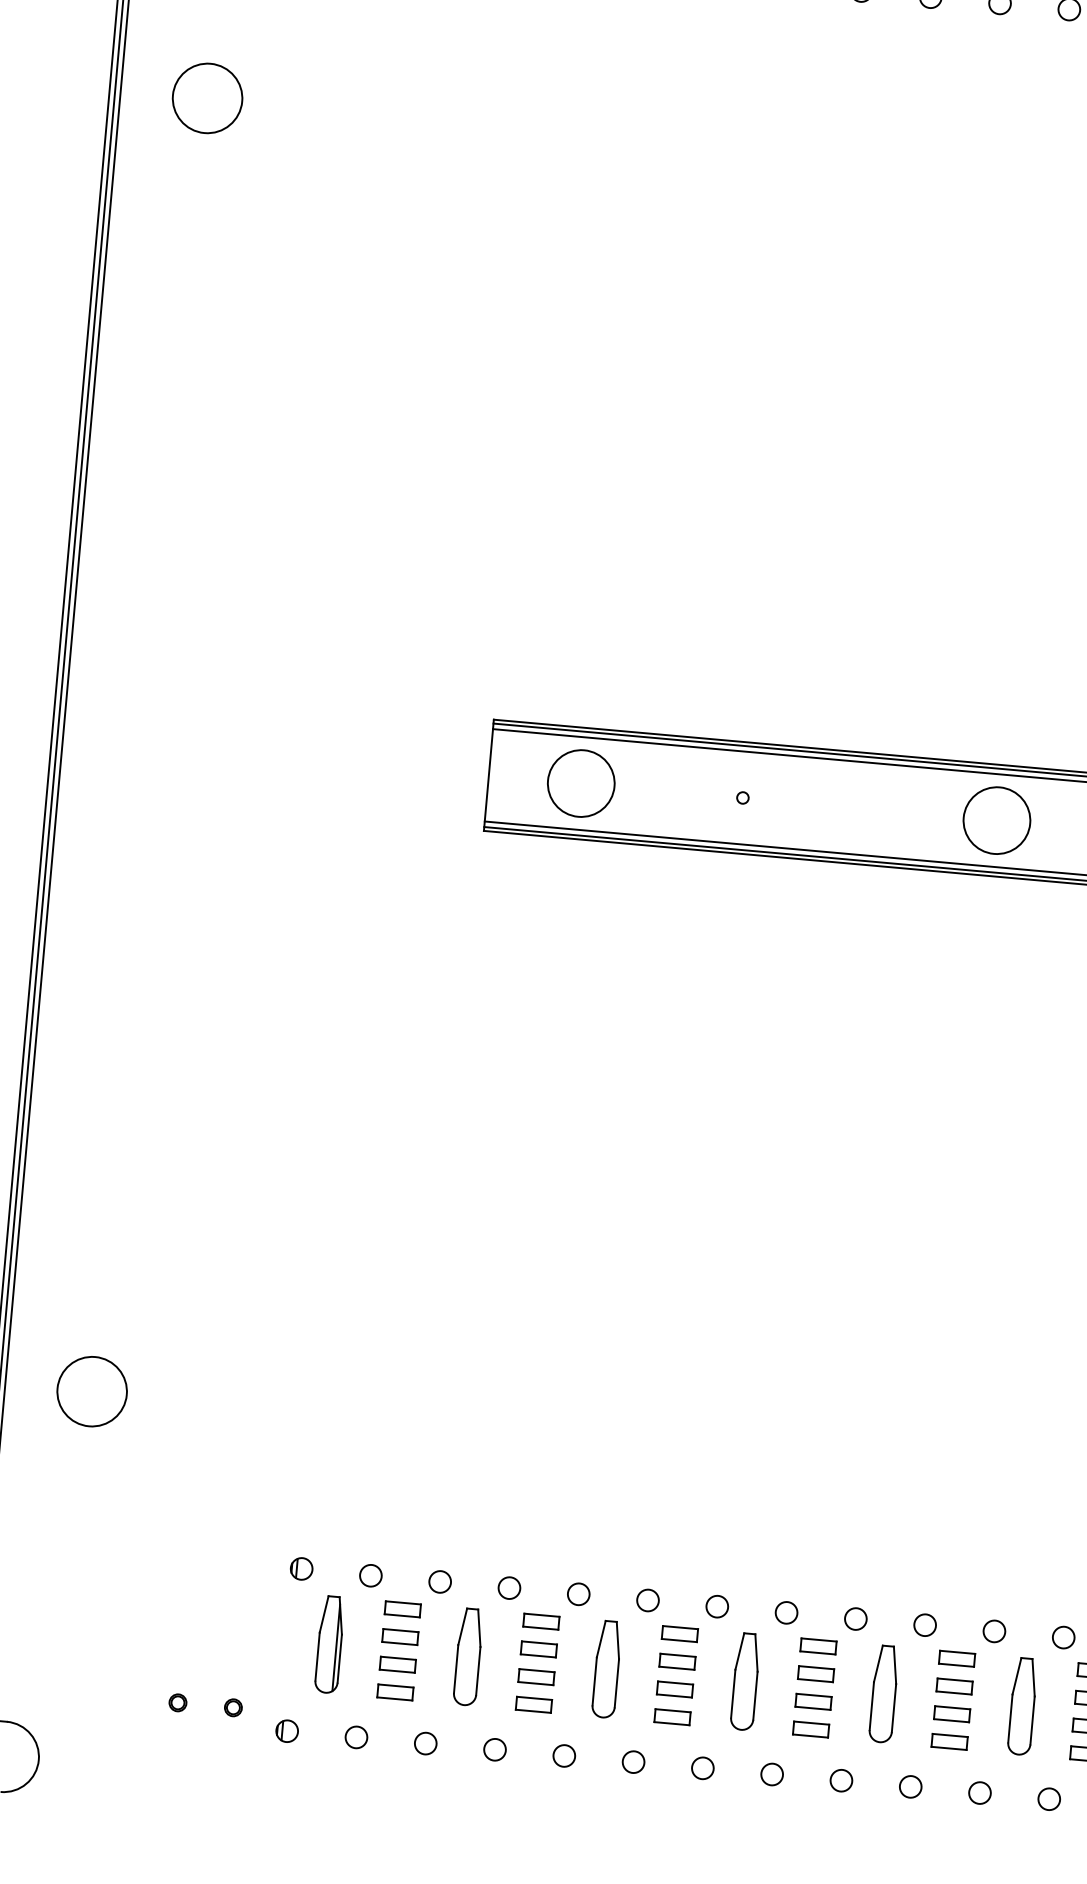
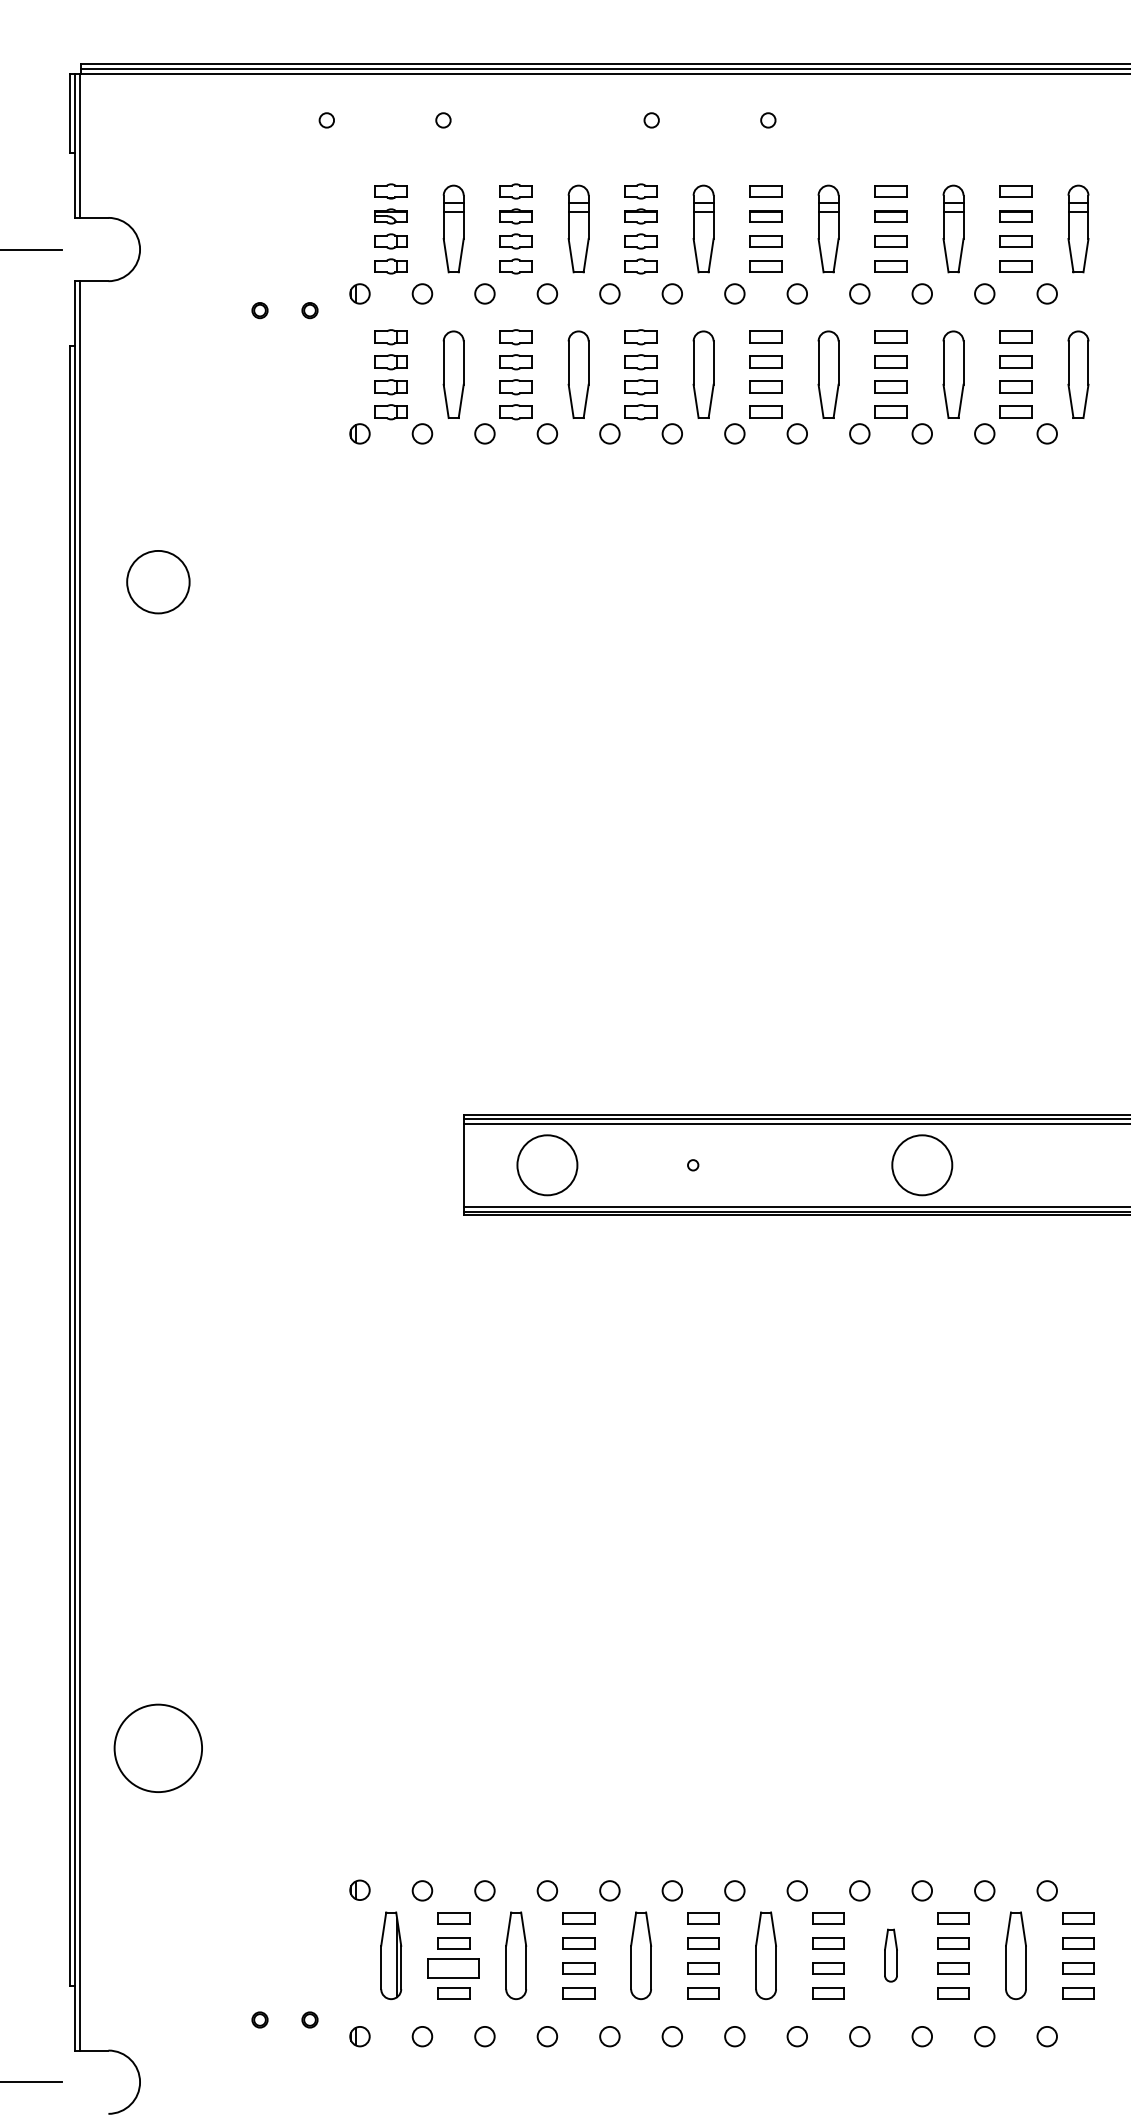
circle: (92, 1391) -> (158, 1748), size x1.4
part: (397, 1664) -> (453, 1968), size x1.6
part: (883, 1693) -> (890, 1955), size x0.6

